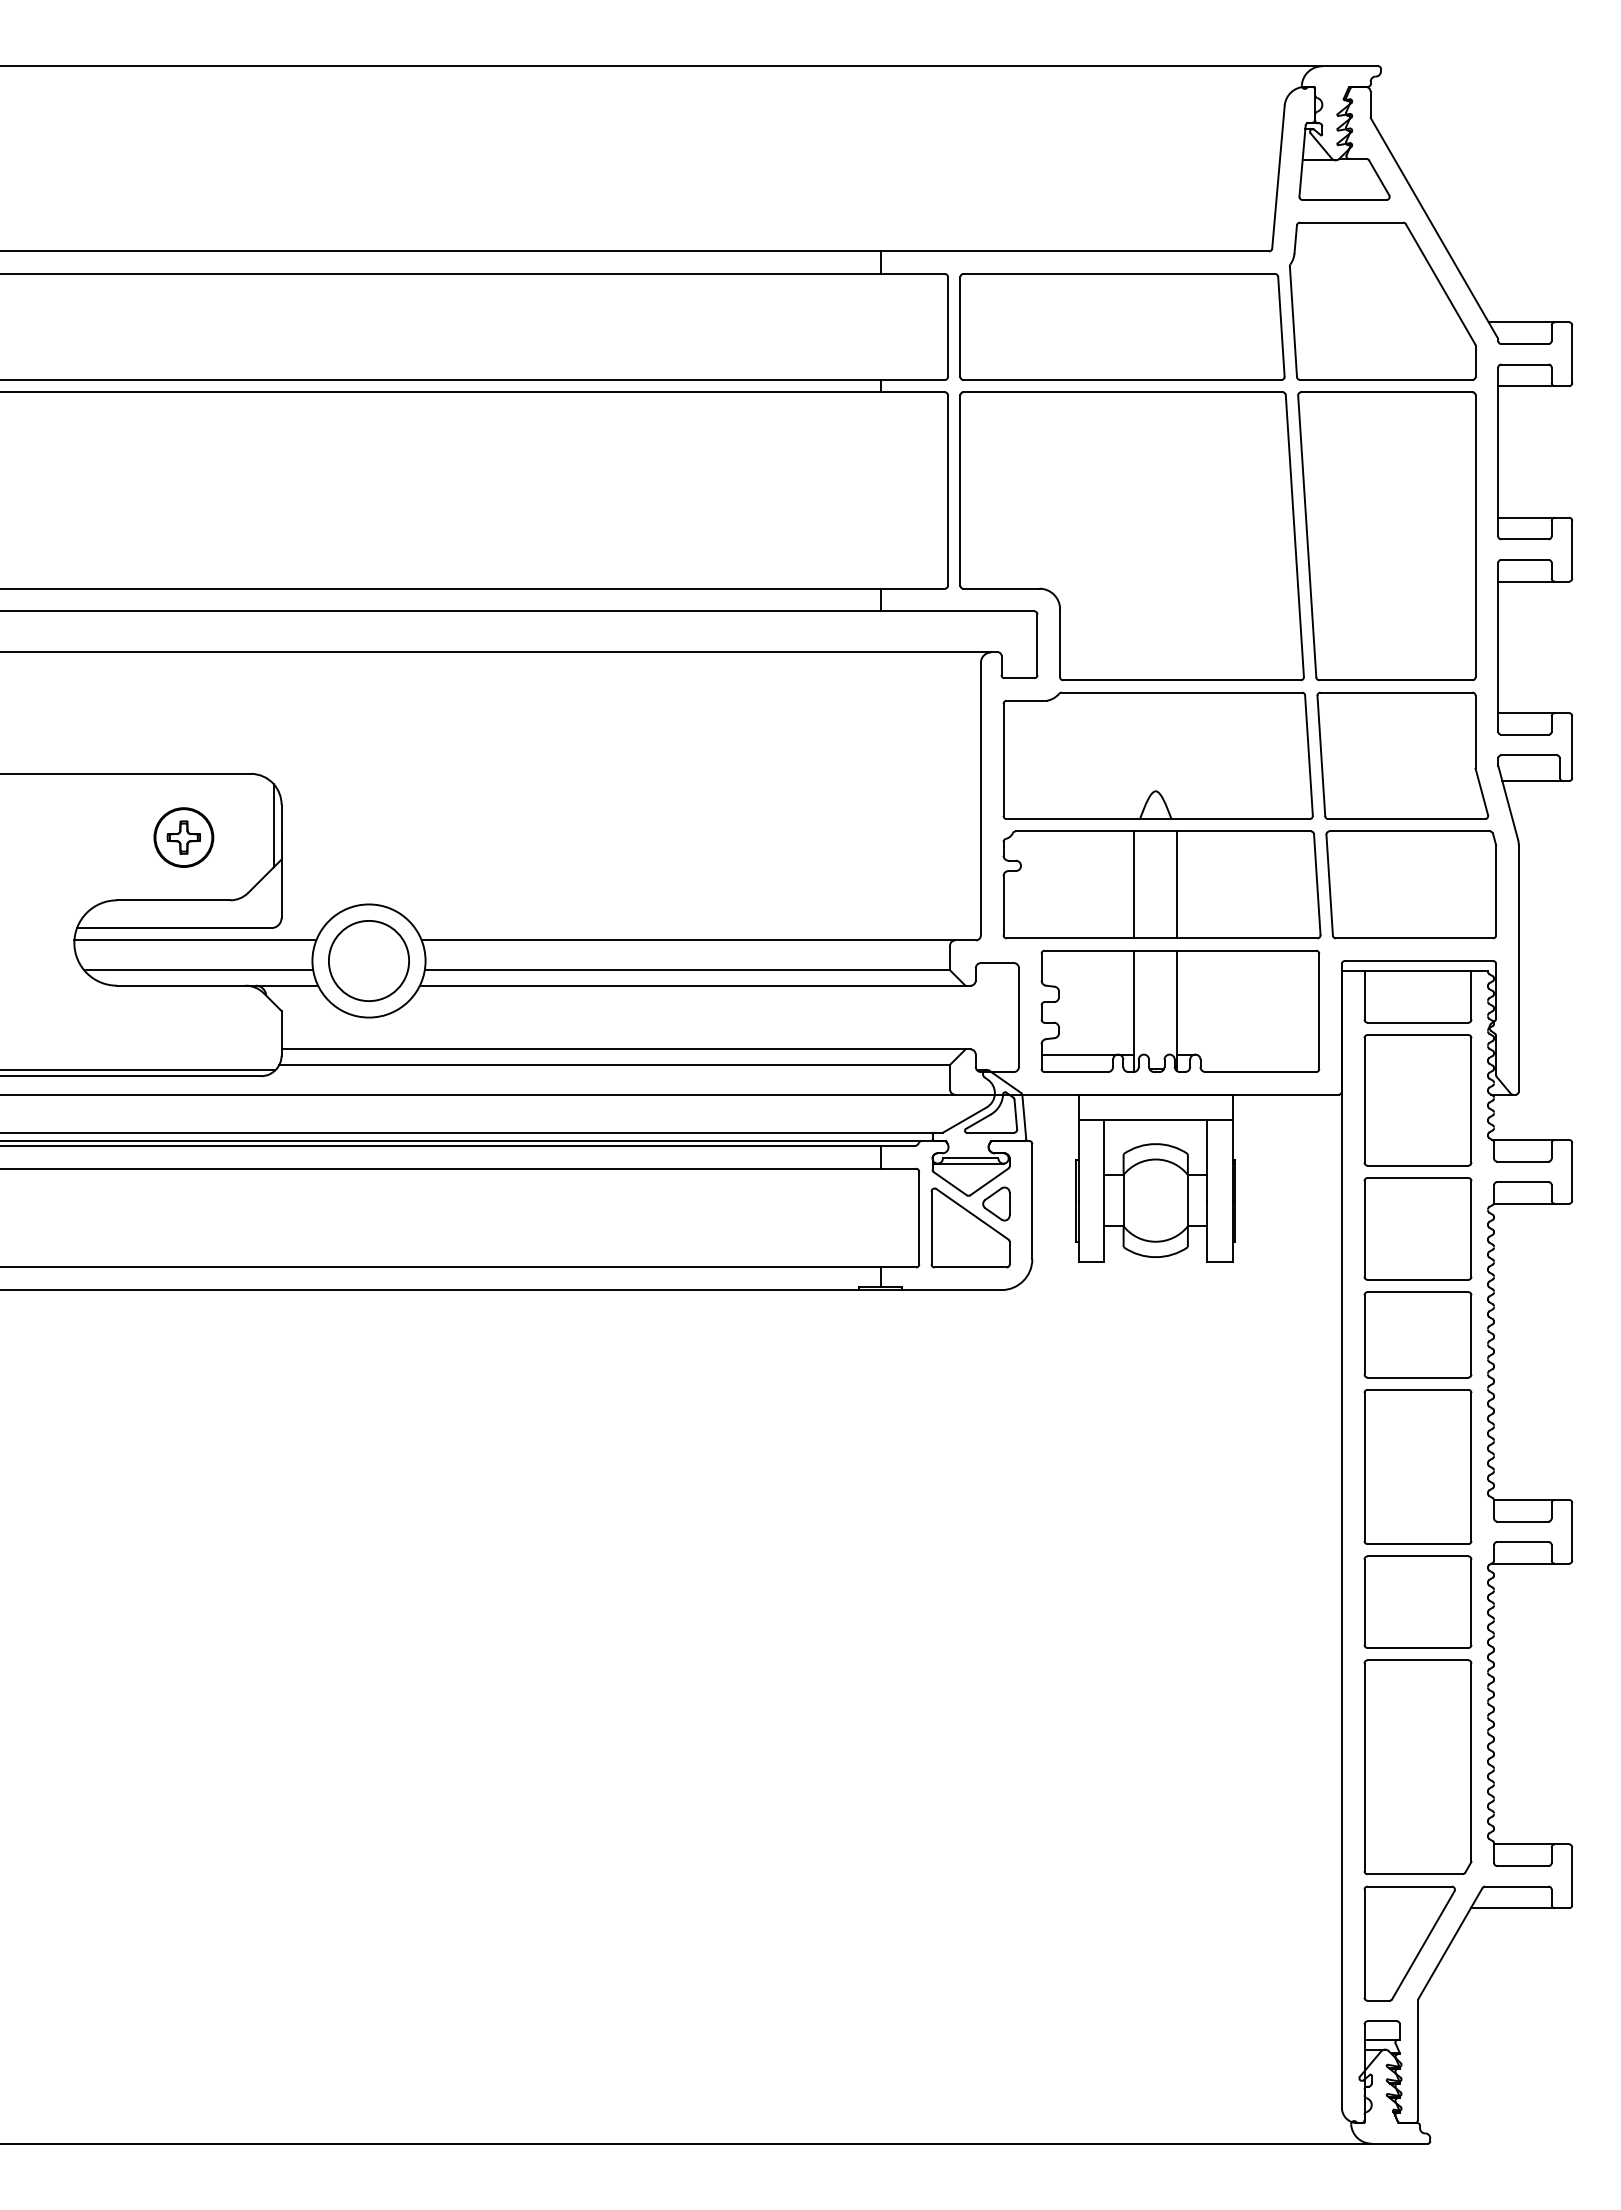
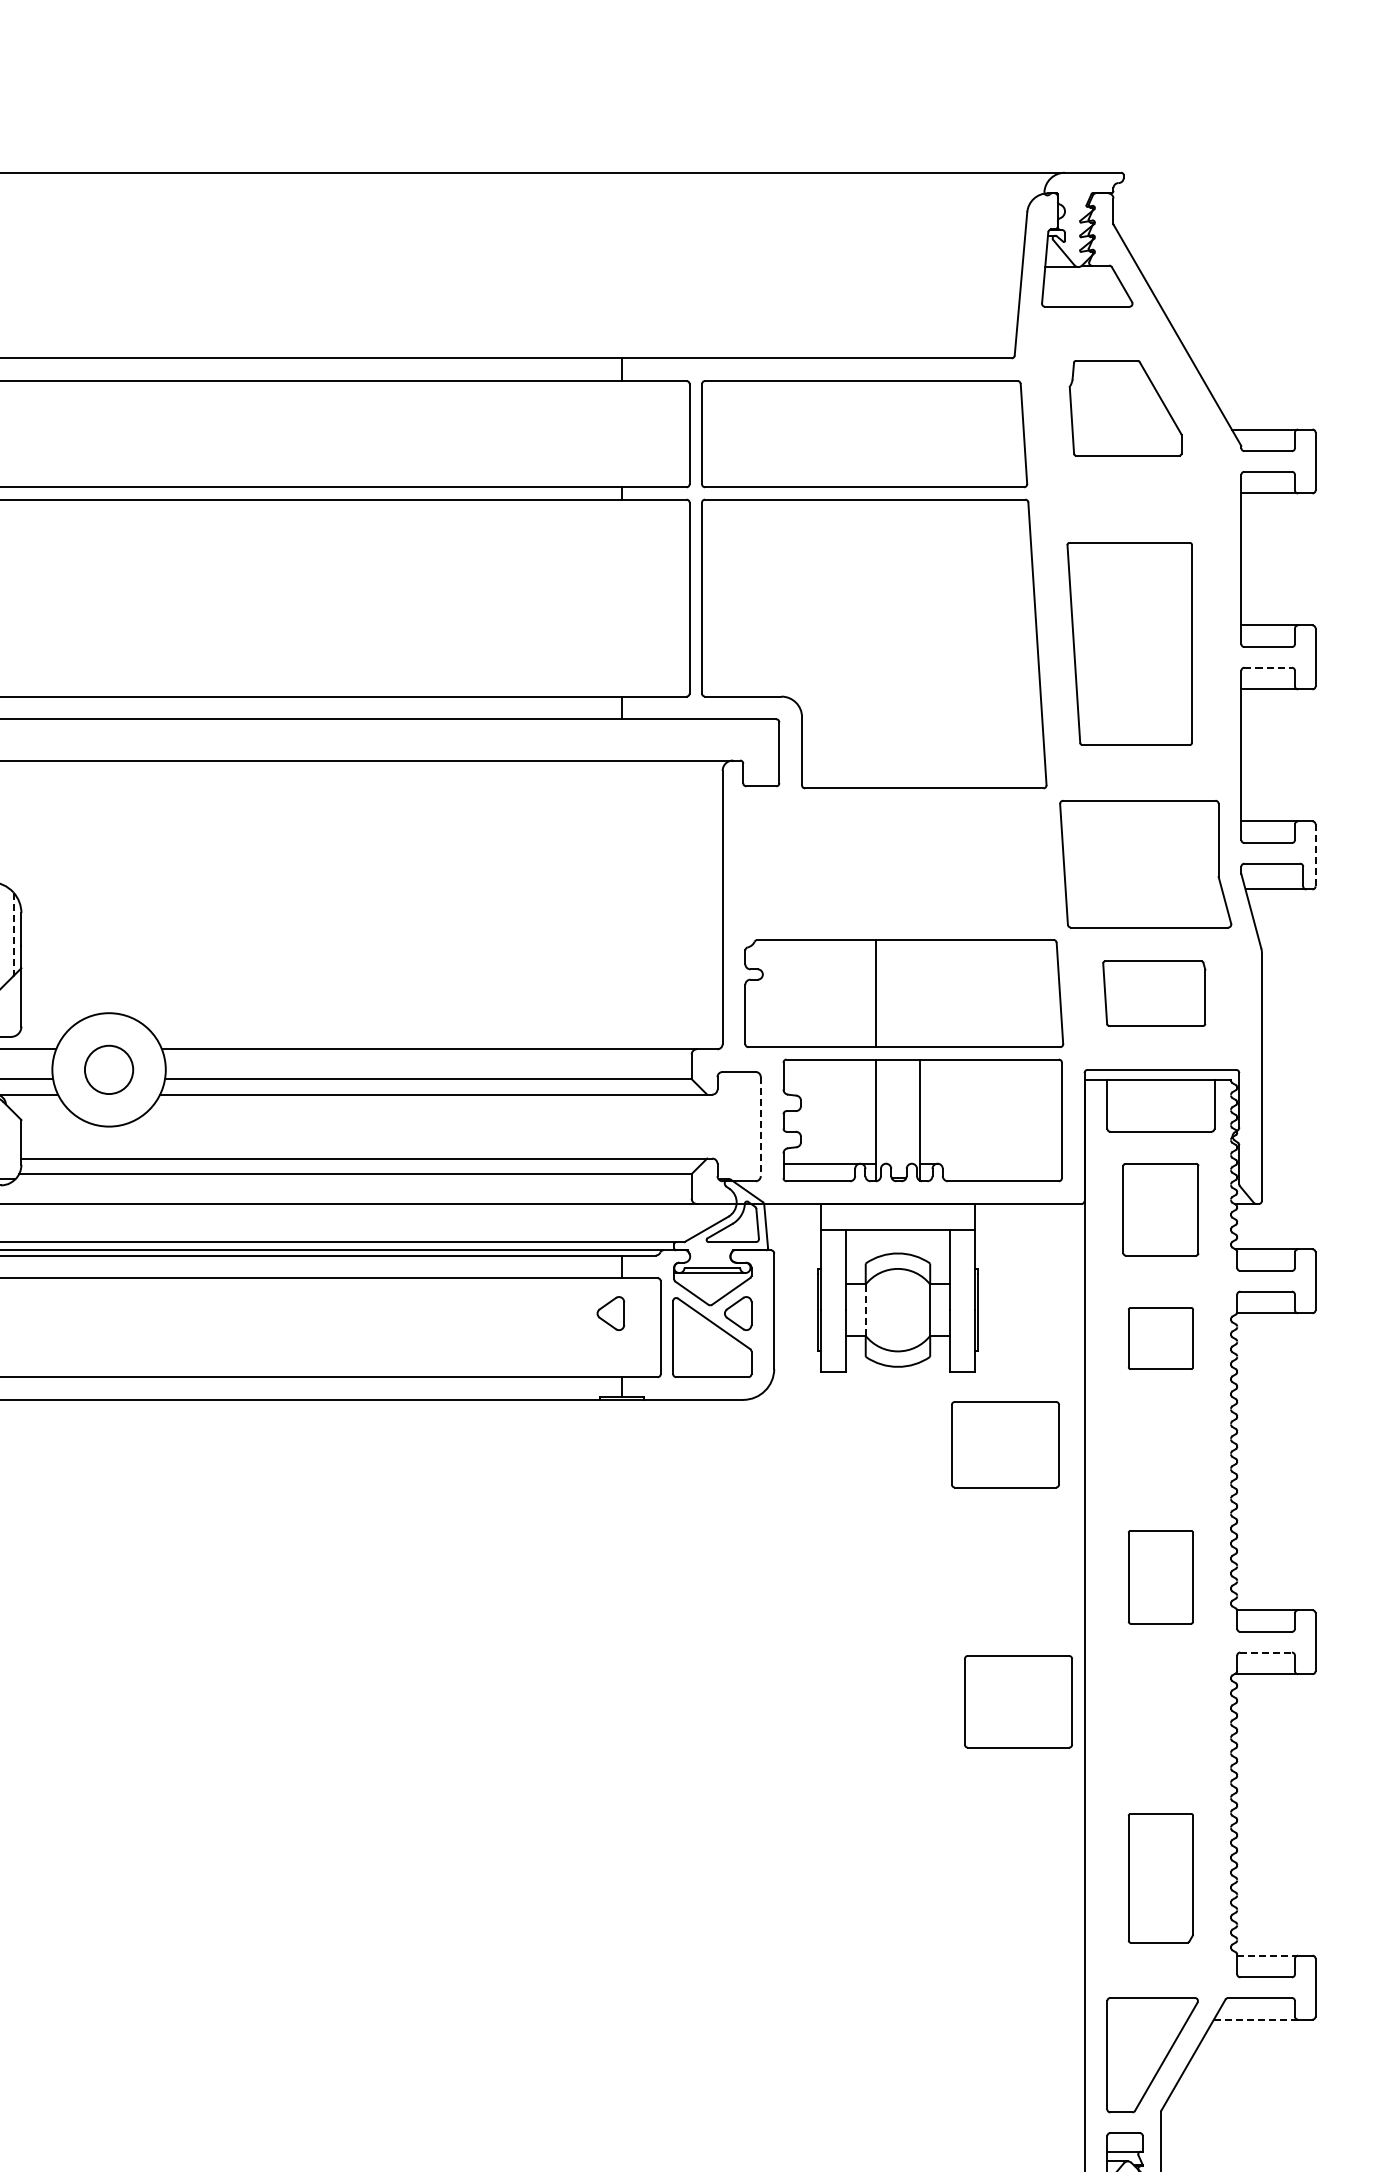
part: (1382, 300) -> (1125, 407), size x0.6
part: (1386, 535) -> (1129, 643), size x0.7
line: (1524, 559) -> (1267, 667), solid -> dashed
line: (1572, 747) -> (1315, 855), solid -> dashed
part: (1157, 755) -> (899, 863), removed
line: (273, 825) -> (13, 934), solid -> dashed
line: (1177, 884) -> (919, 993), removed
part: (1411, 884) -> (1154, 993), size x0.6
circle: (368, 960) -> (108, 1069), size x0.6
line: (1018, 1018) -> (760, 1127), solid -> dashed
part: (1417, 1100) -> (1160, 1209), size x0.7
line: (1123, 1200) -> (865, 1310), solid -> dashed
part: (869, 1203) -> (610, 1313), added
part: (1417, 1228) -> (1160, 1338), size x0.6
part: (1417, 1334) -> (1004, 1444), moved
part: (1417, 1466) -> (1160, 1576), size x0.6
line: (1522, 1542) -> (1265, 1652), solid -> dashed
part: (1417, 1601) -> (1018, 1701), moved
part: (1417, 1766) -> (1160, 1877), size x0.6
line: (1524, 1844) -> (1267, 1955), solid -> dashed
line: (1512, 1908) -> (1255, 2019), solid -> dashed

